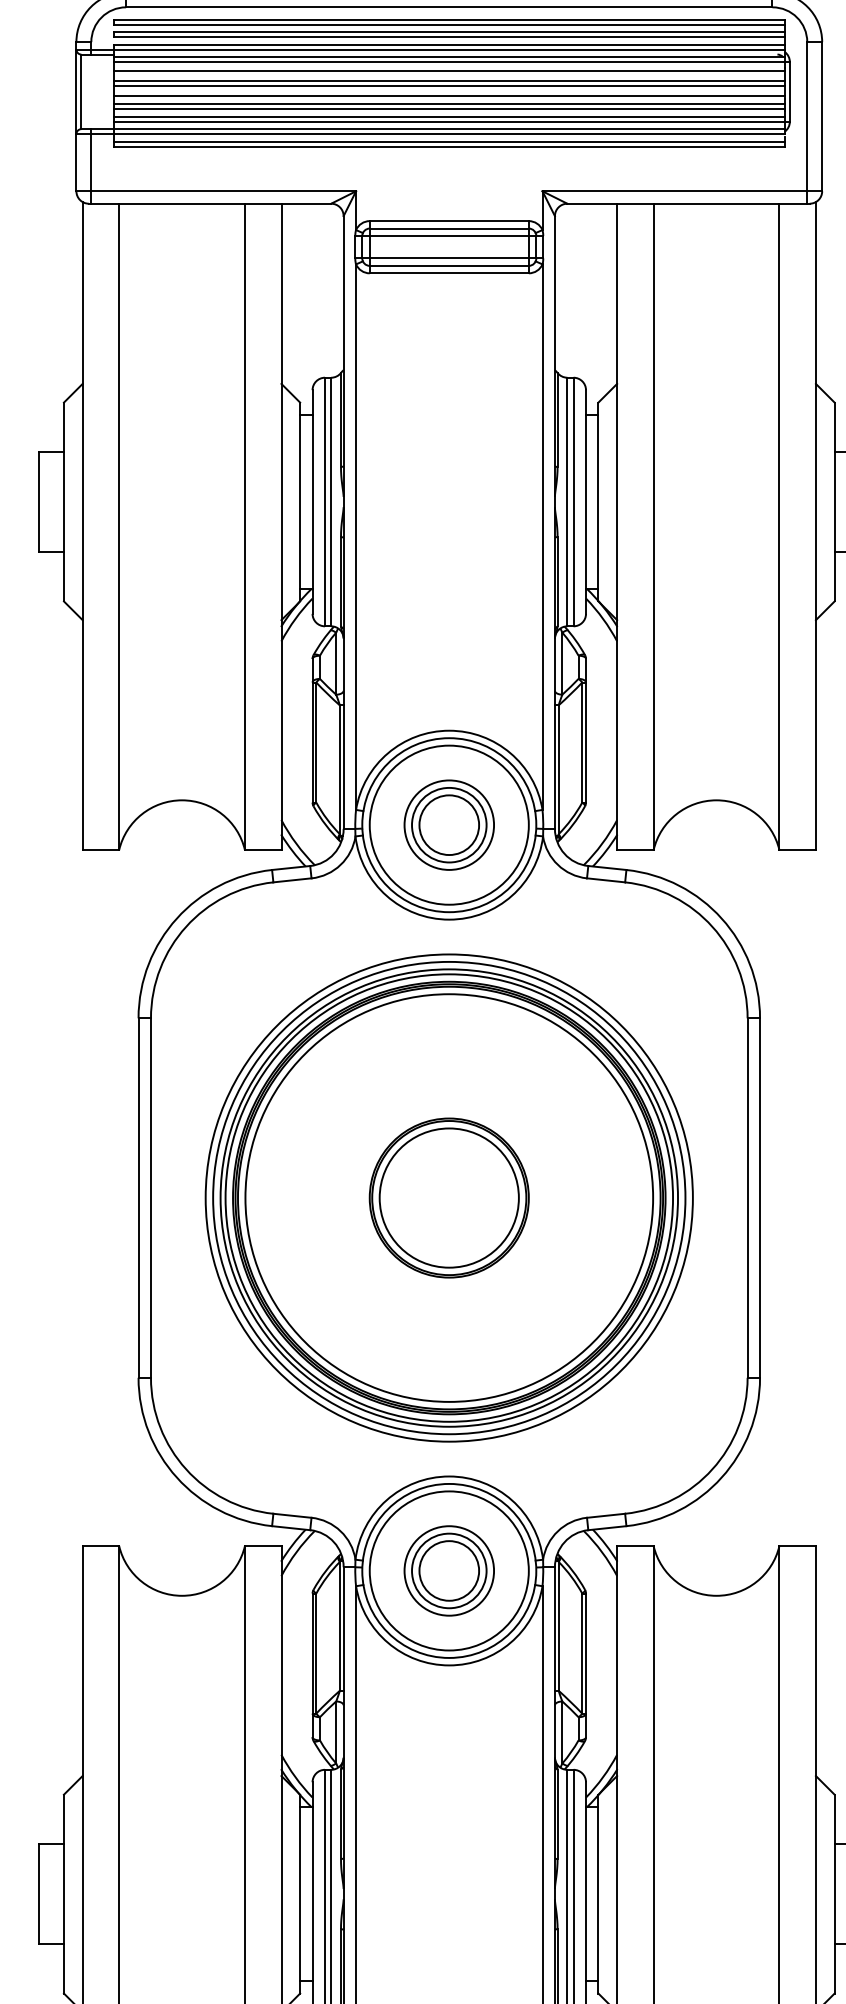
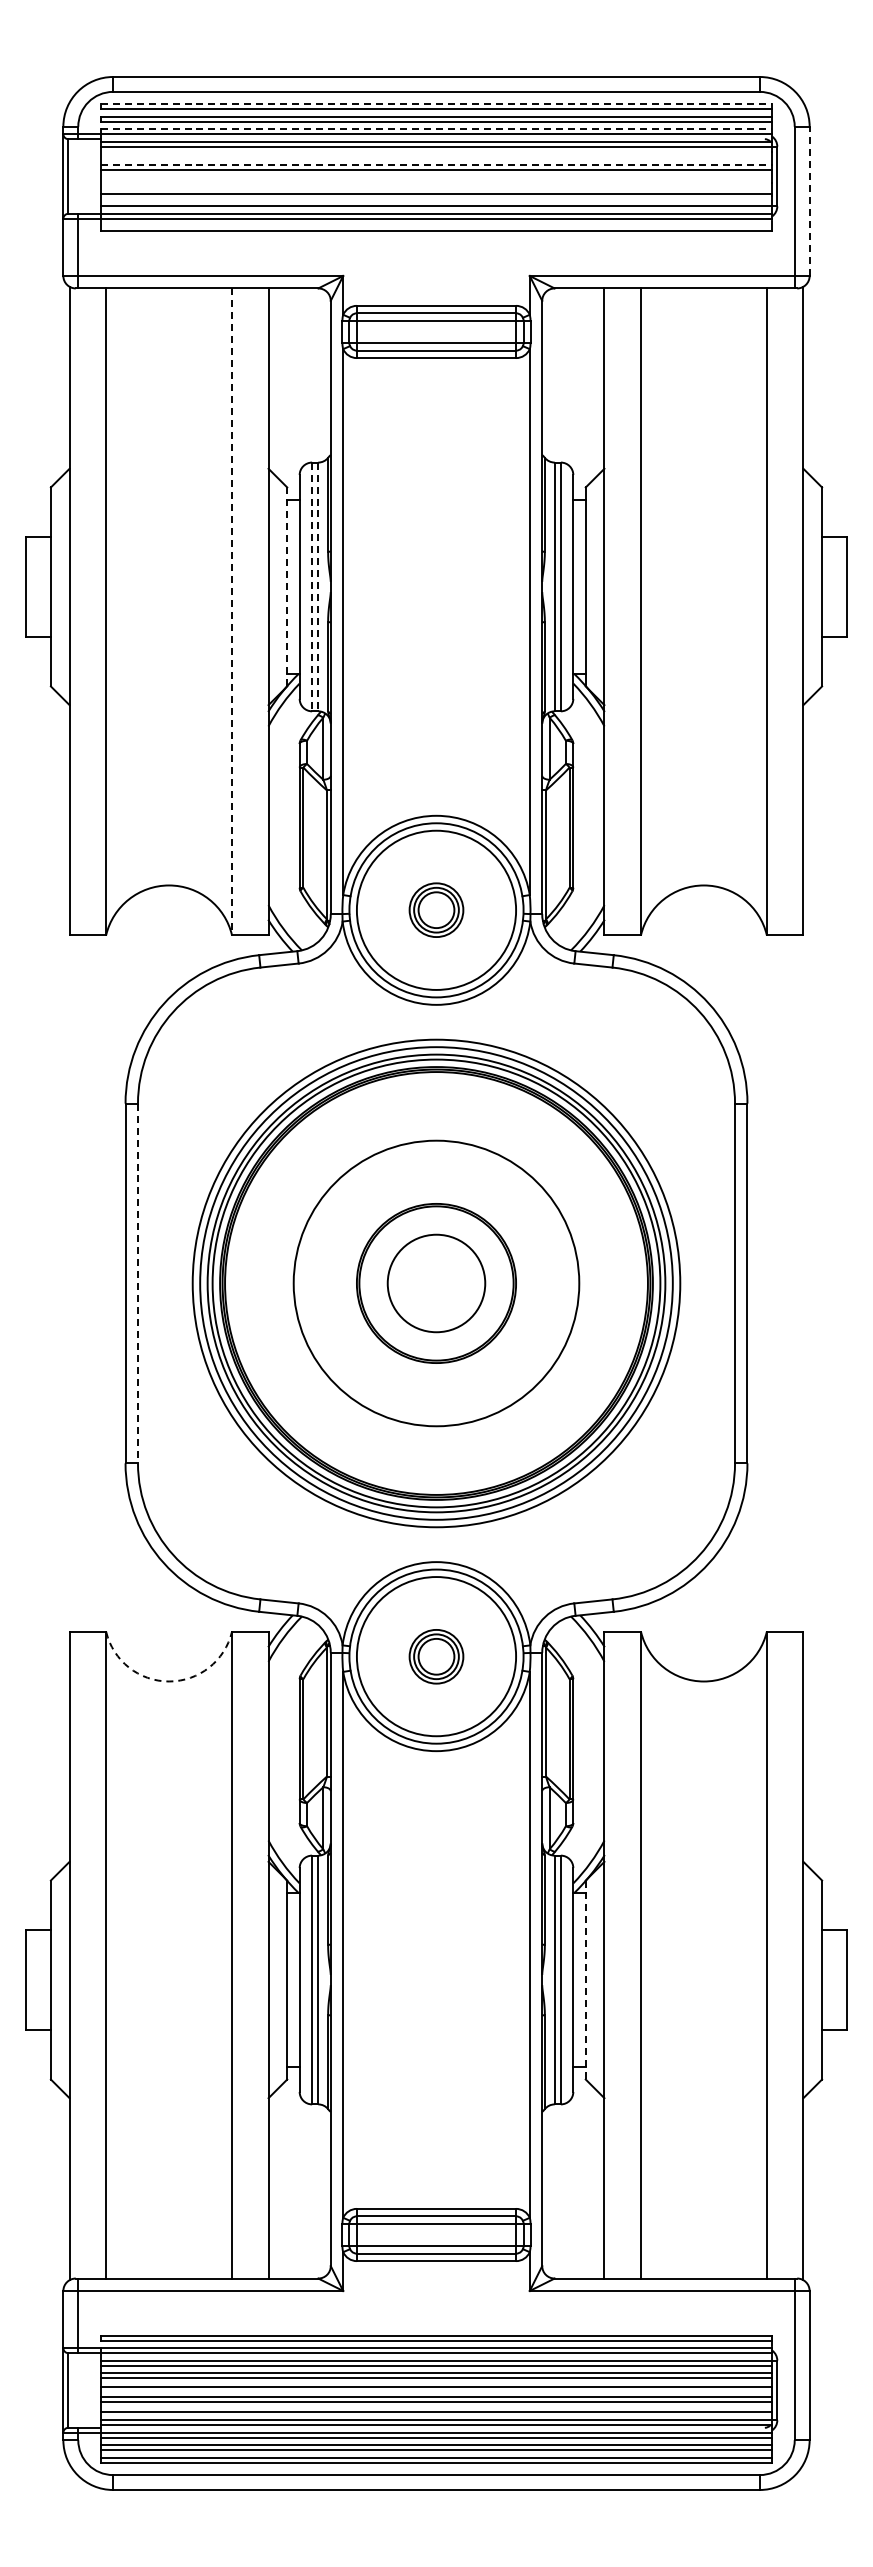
line: (449, 19) -> (436, 104), solid -> dashed
line: (449, 44) -> (436, 129), solid -> dashed
line: (449, 70) -> (436, 155), removed
line: (449, 80) -> (436, 165), solid -> dashed
line: (449, 95) -> (436, 180), removed
line: (449, 103) -> (436, 188), removed
line: (449, 116) -> (436, 201), removed
line: (822, 116) -> (809, 201), solid -> dashed
line: (449, 141) -> (436, 226), removed
line: (300, 501) -> (287, 586), solid -> dashed
line: (325, 502) -> (312, 587), solid -> dashed
line: (331, 502) -> (318, 587), solid -> dashed
line: (245, 527) -> (232, 612), solid -> dashed
part: (449, 824) -> (436, 909), size x0.6
line: (150, 1198) -> (137, 1283), solid -> dashed
circle: (449, 1198) -> (436, 1283), size x0.7
circle: (449, 1198) -> (436, 1283), size x0.7
part: (449, 1570) -> (436, 1656), size x0.6
arc: (182, 1595) -> (169, 1681), solid -> dashed
line: (598, 1894) -> (585, 1980), solid -> dashed

